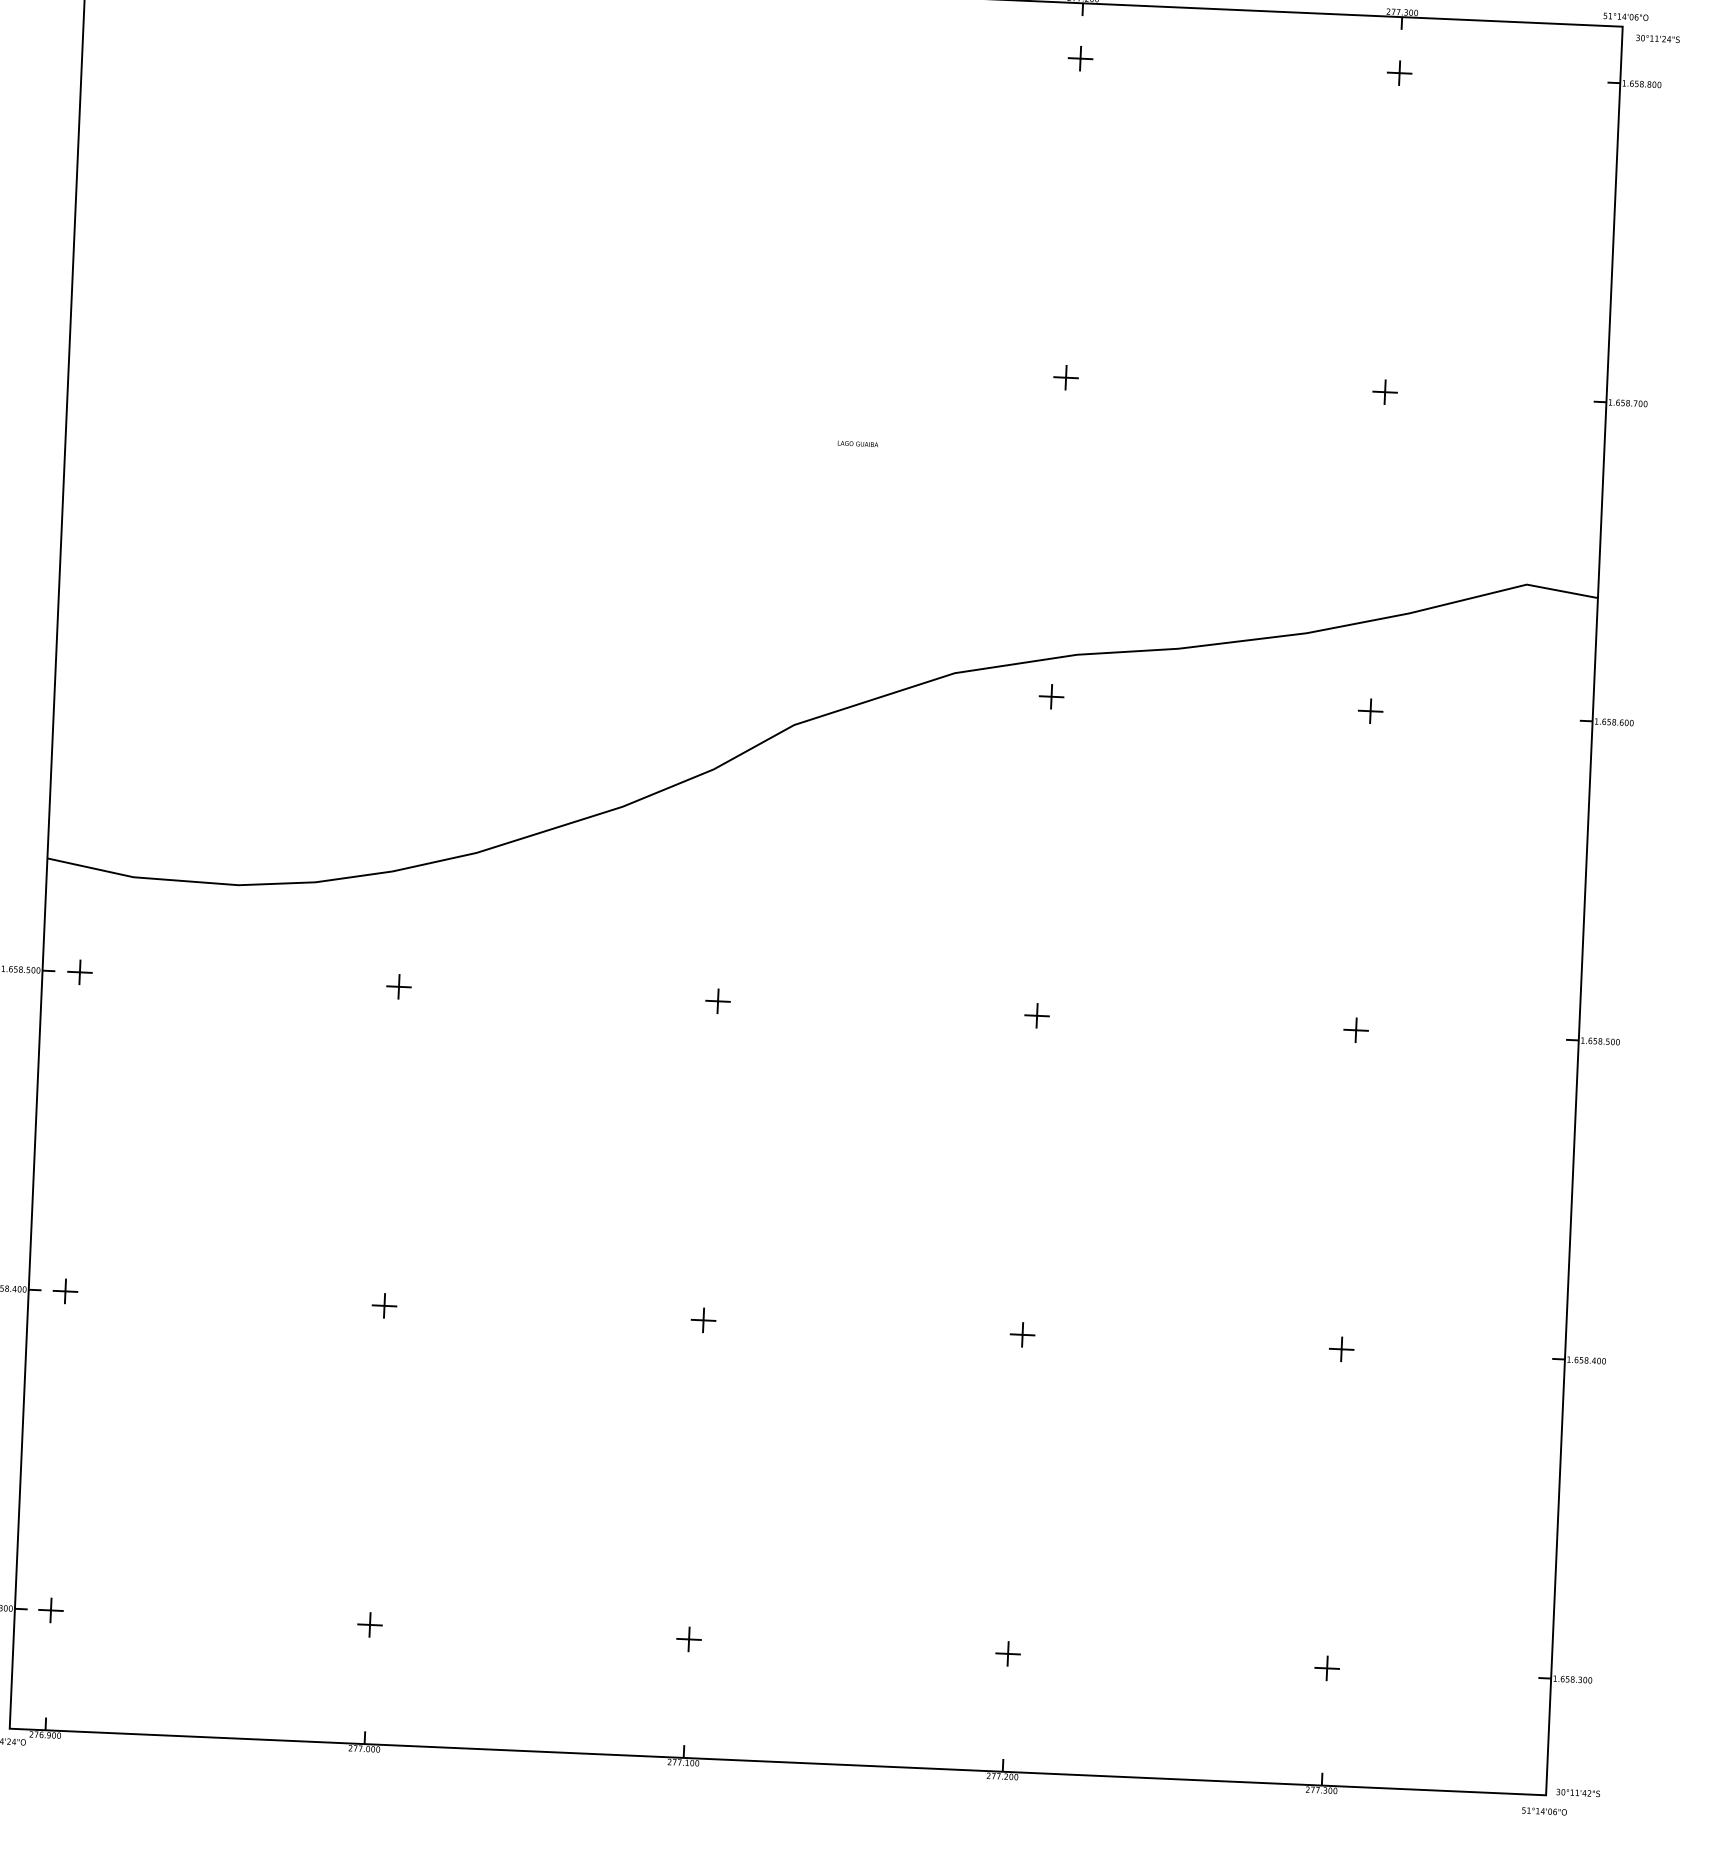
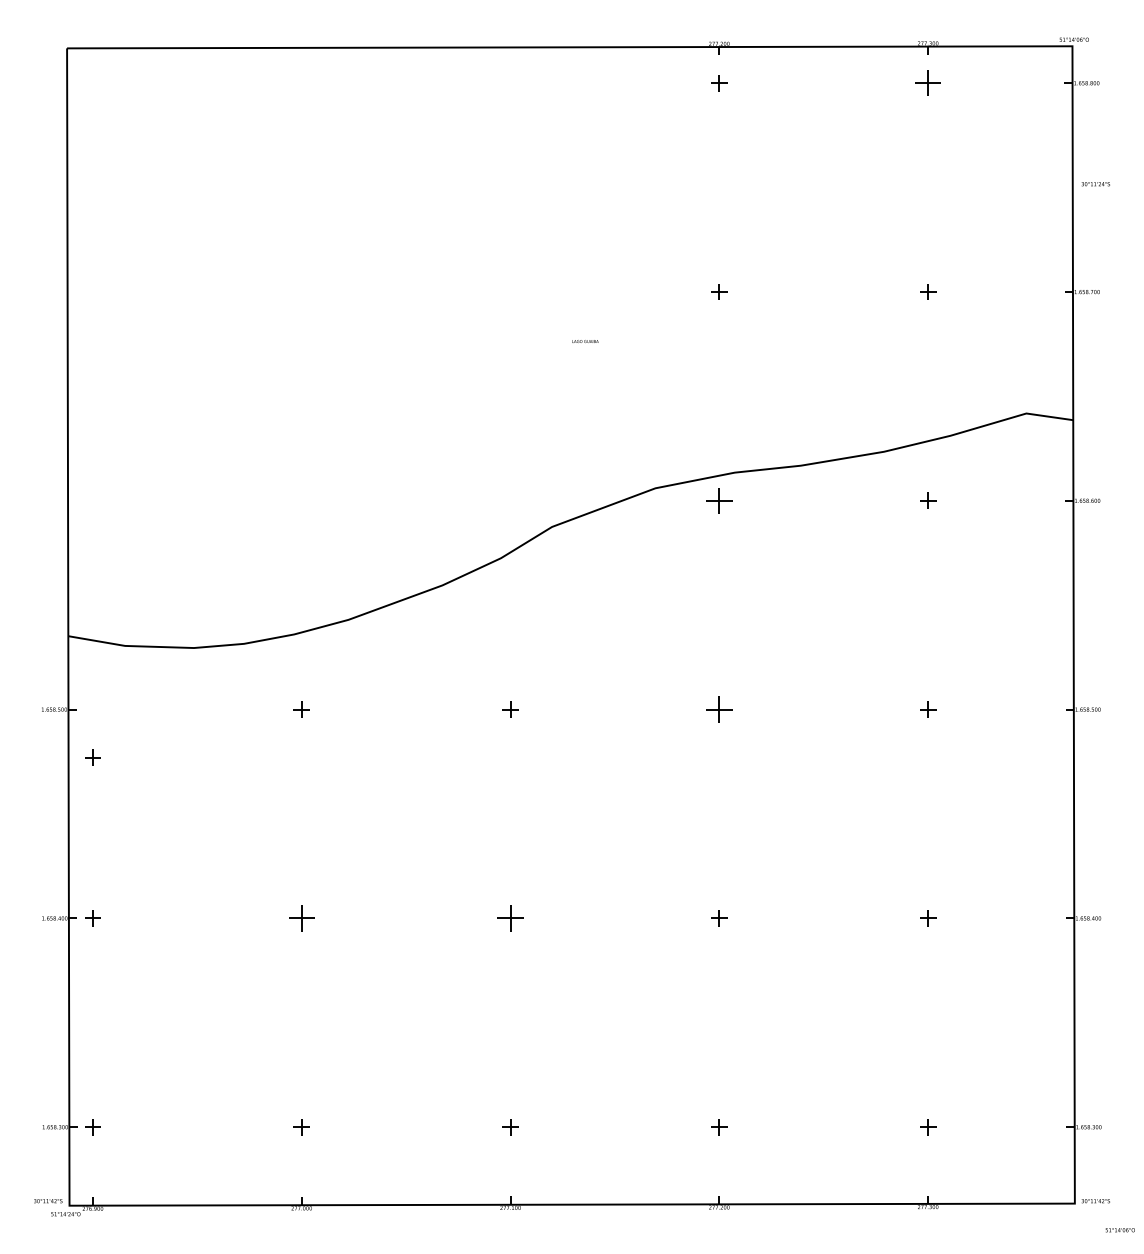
text: (1657, 39) -> (1095, 184), moved
part: (1400, 73) -> (928, 83), size x1.6
part: (1051, 696) -> (719, 500), size x1.6
part: (79, 972) -> (92, 757), moved
part: (1037, 1015) -> (719, 709), size x1.6
part: (384, 1305) -> (301, 918), size x1.6
part: (703, 1320) -> (510, 918), size x1.6
text: (1543, 1811) -> (1119, 1230), moved

